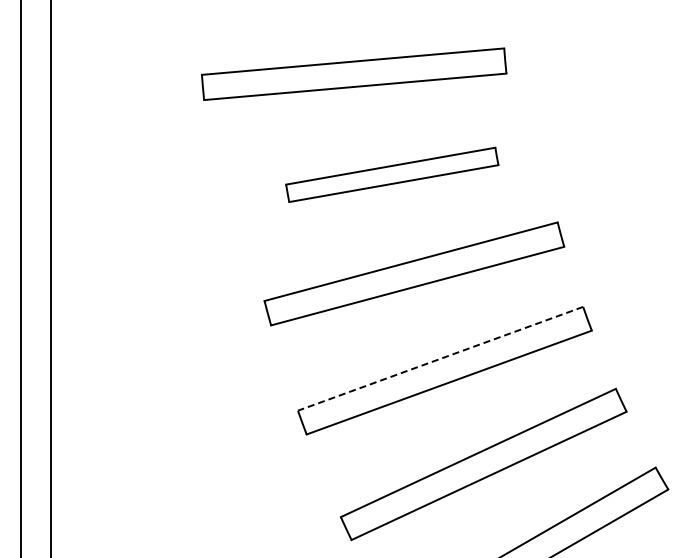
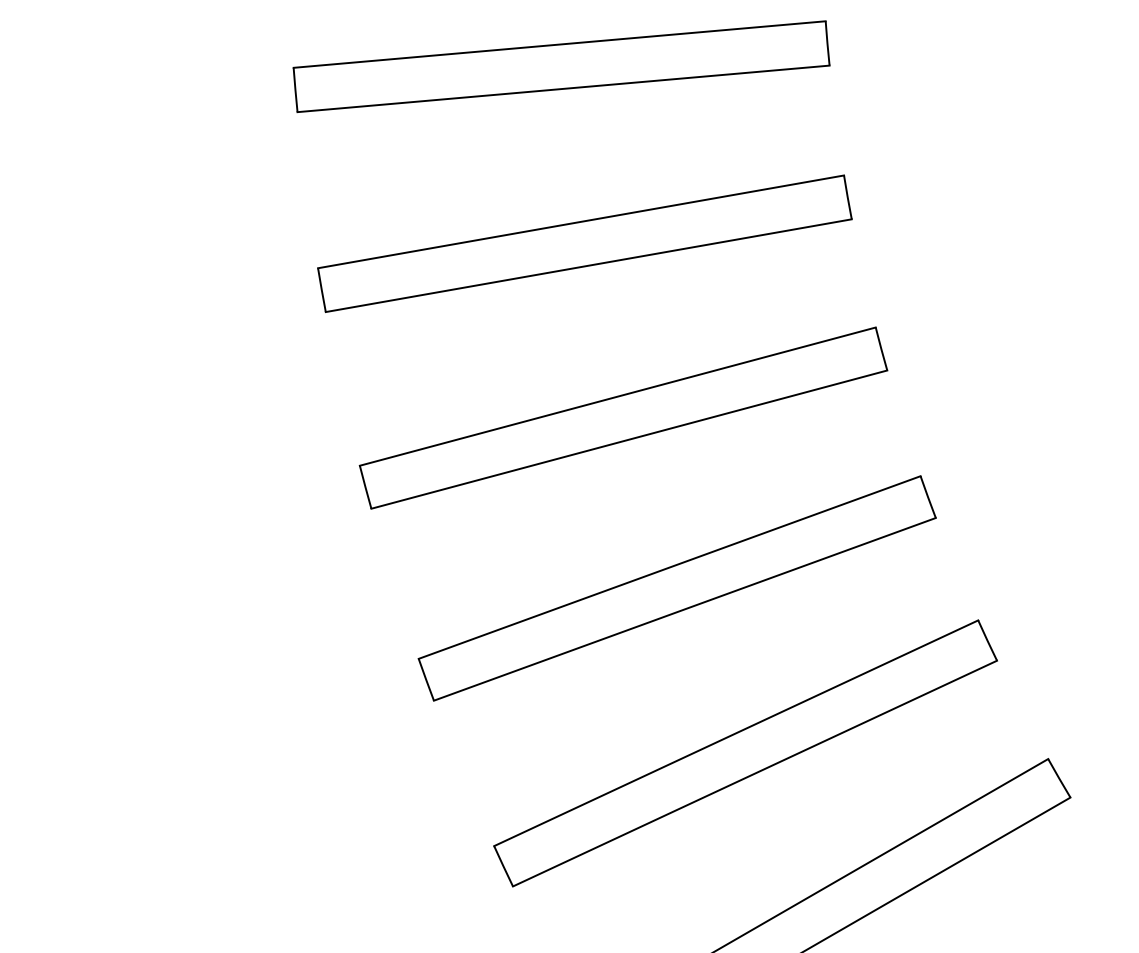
part: (354, 73) -> (562, 65), moved
part: (391, 174) -> (583, 243), size x1.43
line: (440, 358) -> (669, 566), dashed -> solid

